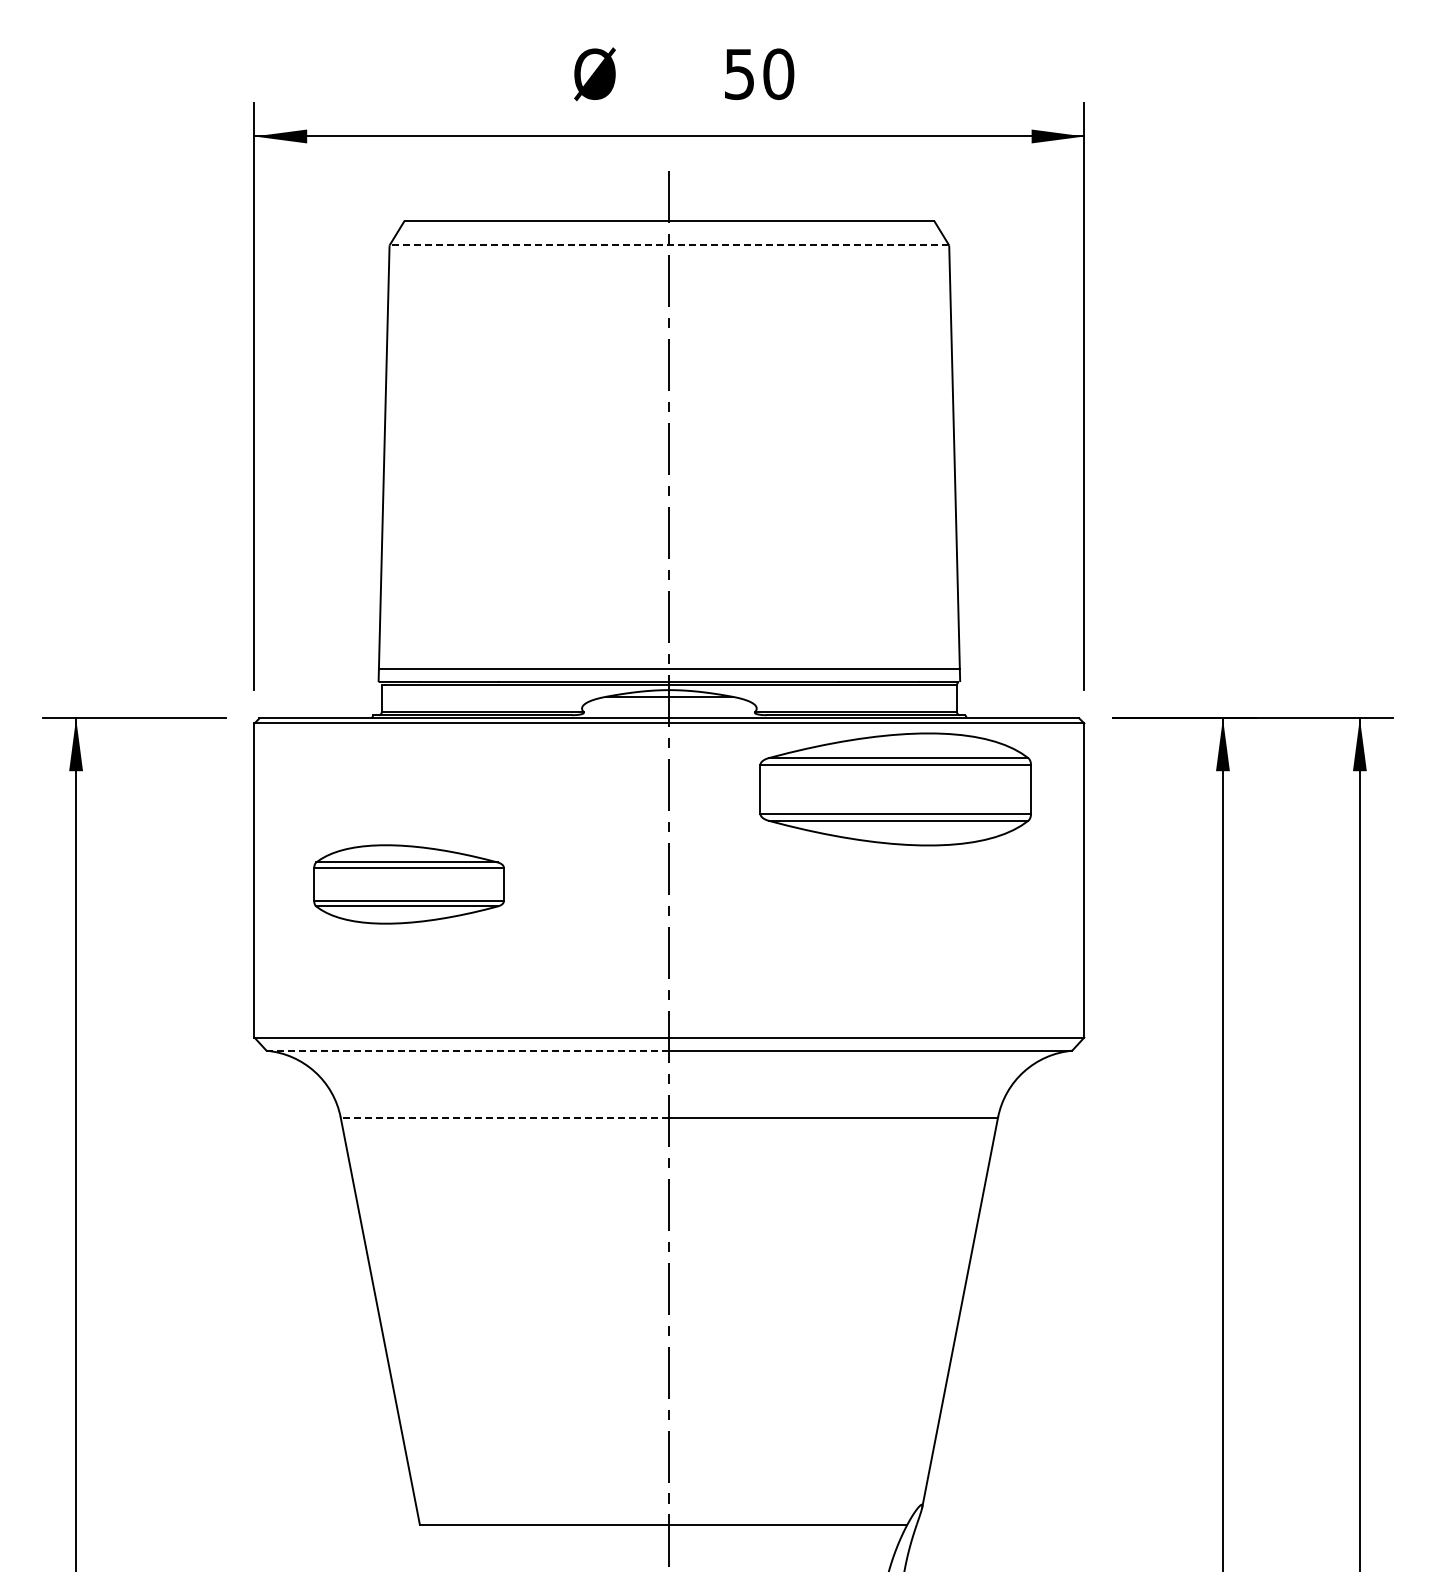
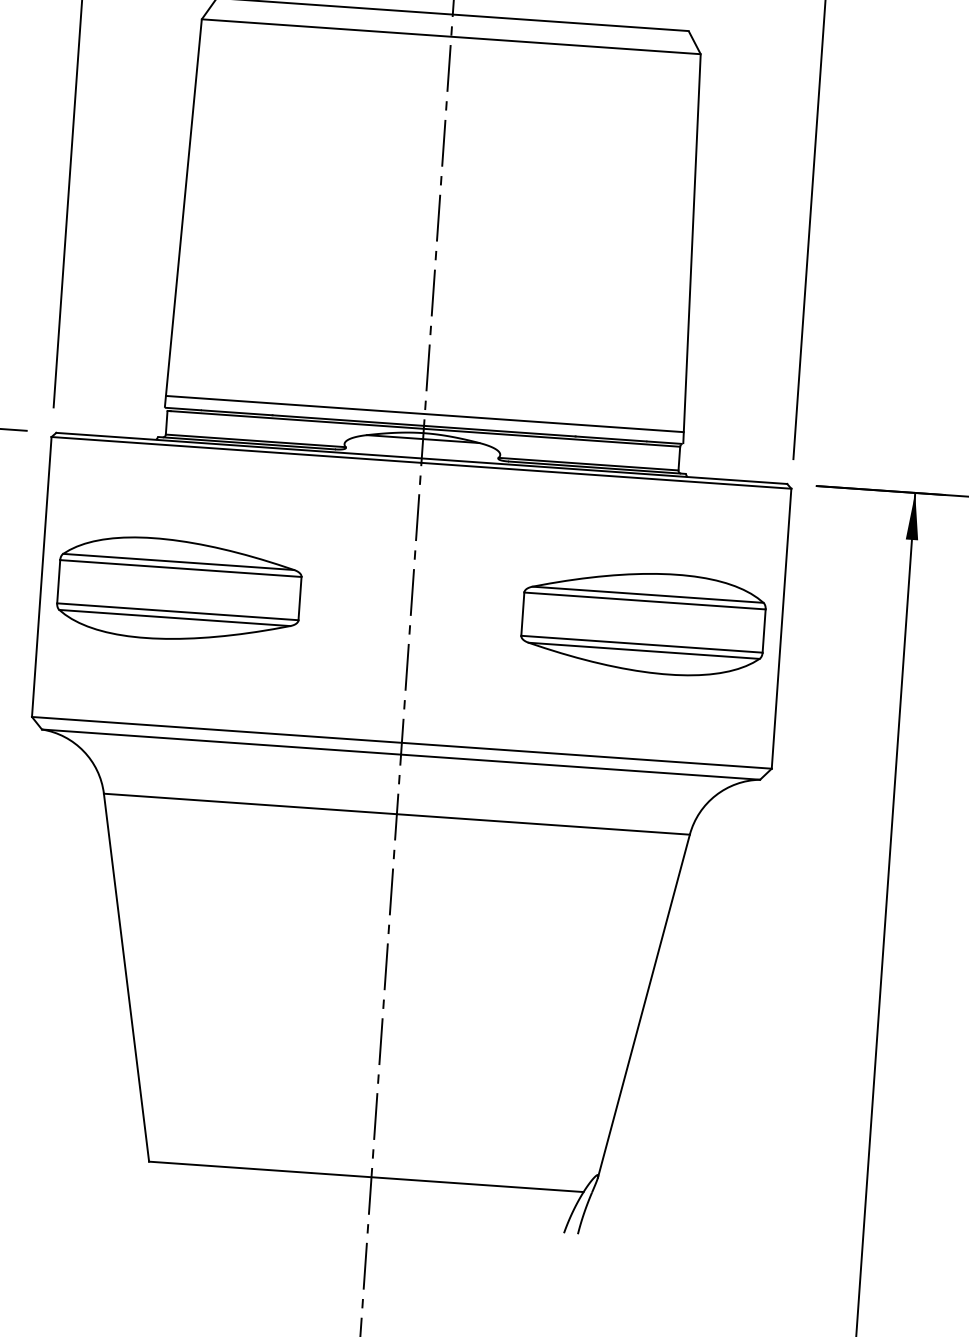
line: (669, 245) -> (451, 36), dashed -> solid
part: (895, 789) -> (643, 622), moved
part: (408, 884) -> (178, 590), size x1.43
line: (467, 1050) -> (221, 741), dashed -> solid
line: (504, 1117) -> (249, 803), dashed -> solid

